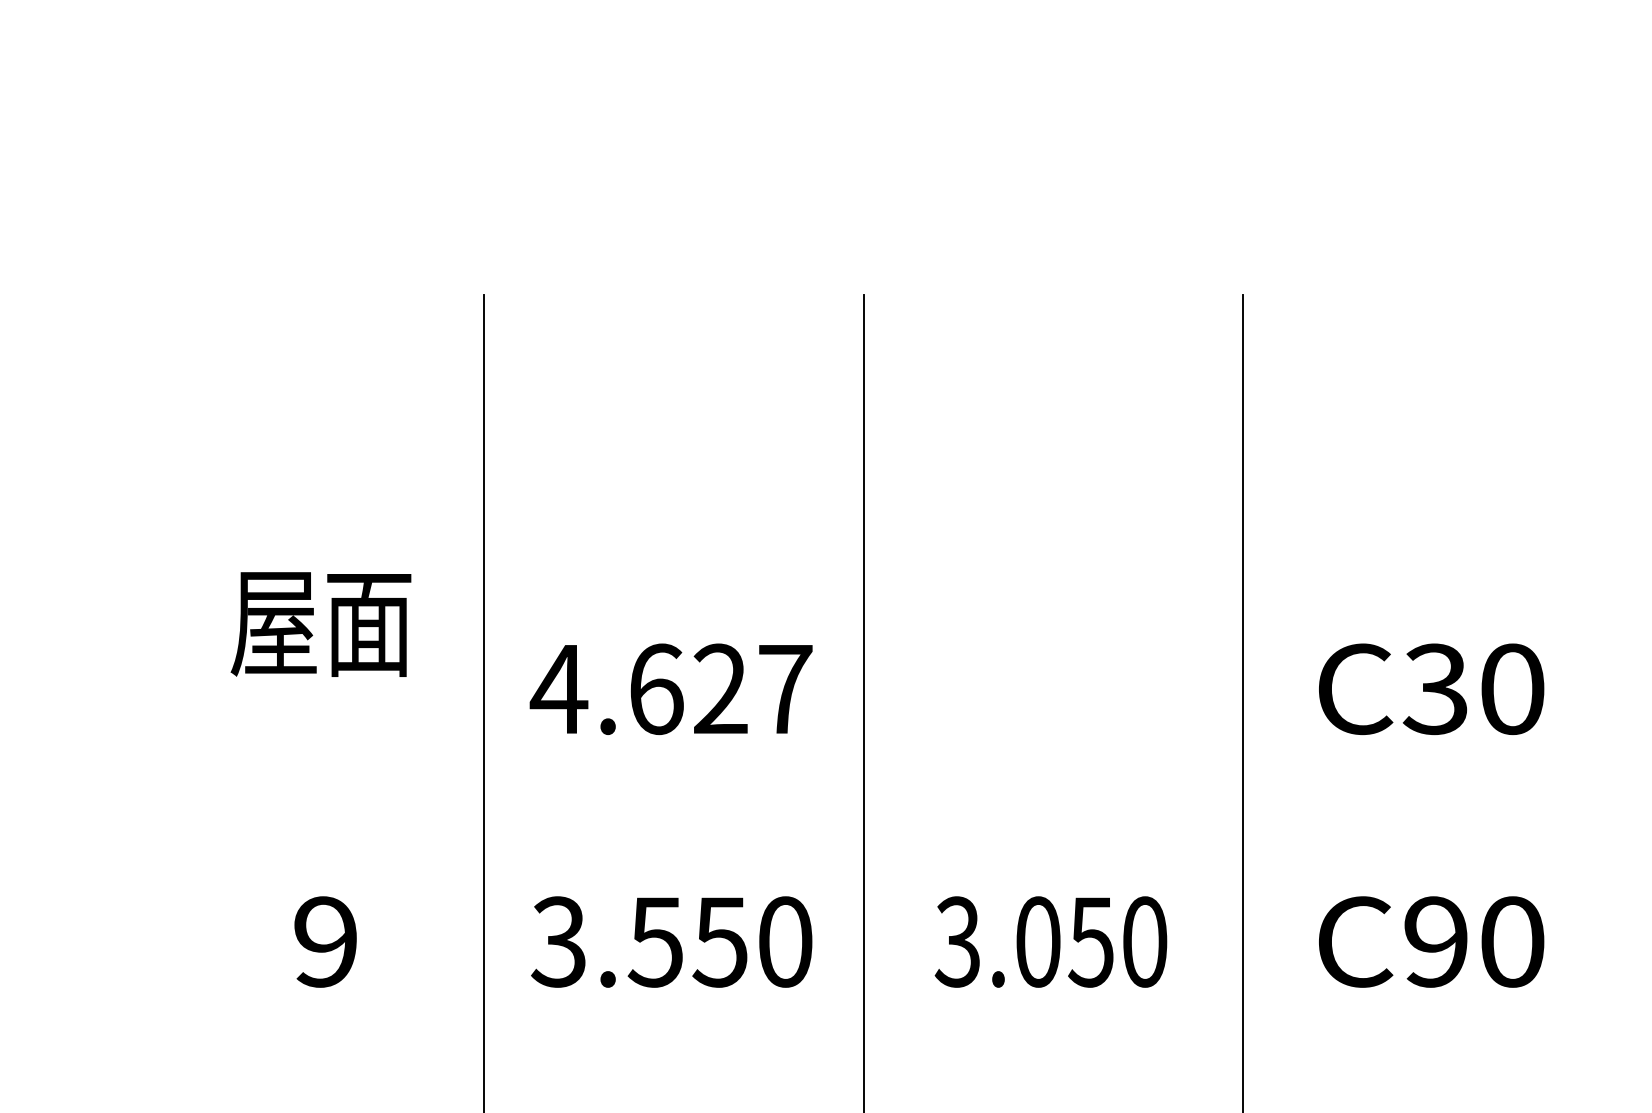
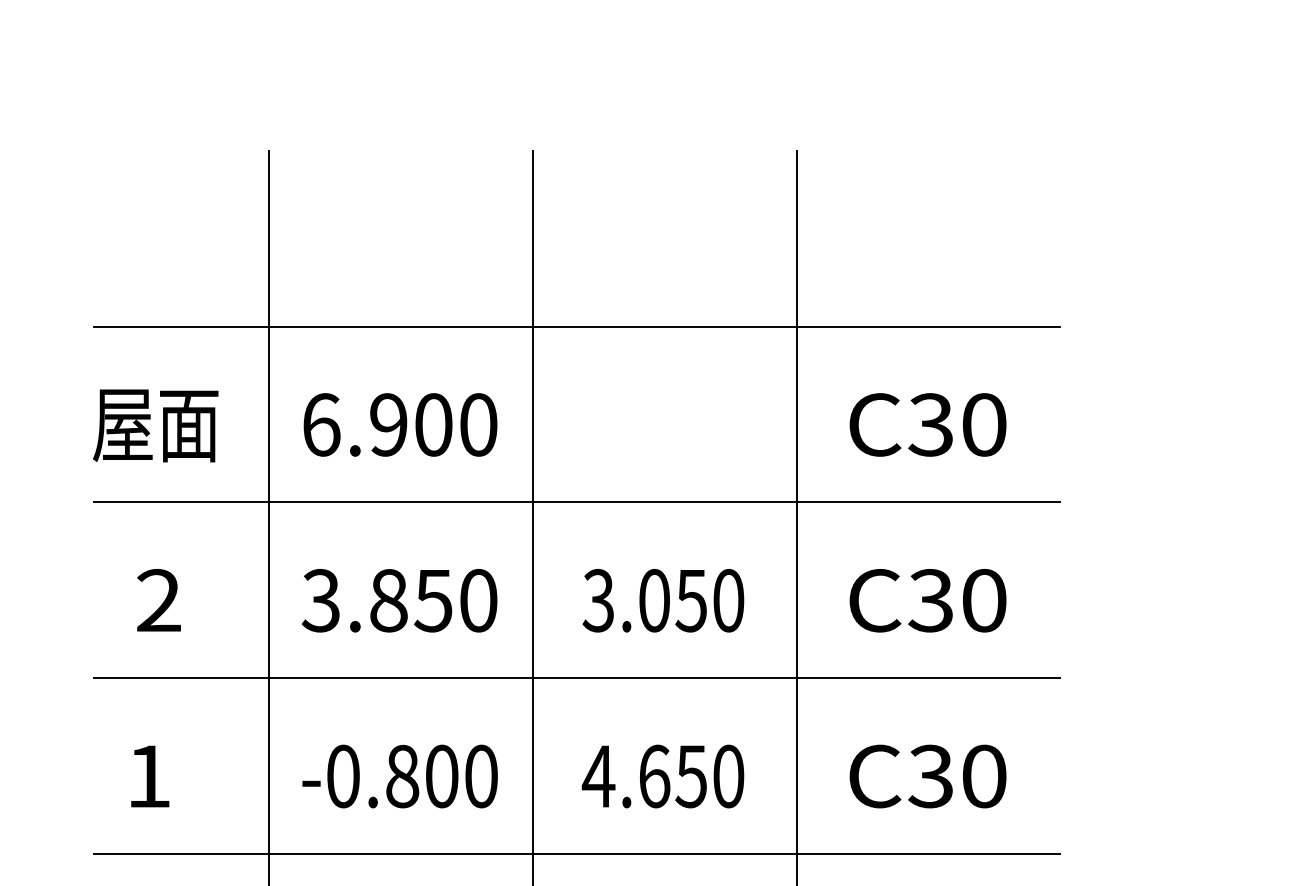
line: (926, 547) -> (576, 326), added
text: (320, 623) -> (155, 425), moved
text: (670, 688) -> (398, 424), 4.627 -> 6.900
line: (926, 800) -> (576, 502), added
text: (325, 941) -> (158, 600), 9 -> 2
text: (655, 941) -> (388, 600), 3.550 -> 3.850
text: (1435, 941) -> (930, 600), C90 -> C30
line: (926, 1053) -> (576, 678), added

